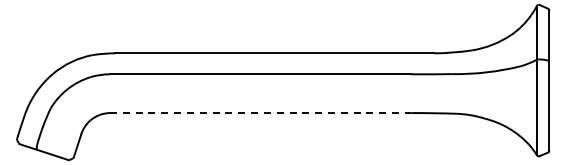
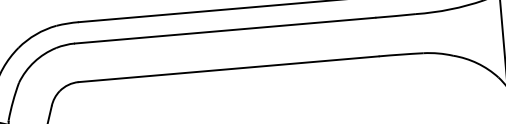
line: (260, 113) -> (228, 69), dashed -> solid

